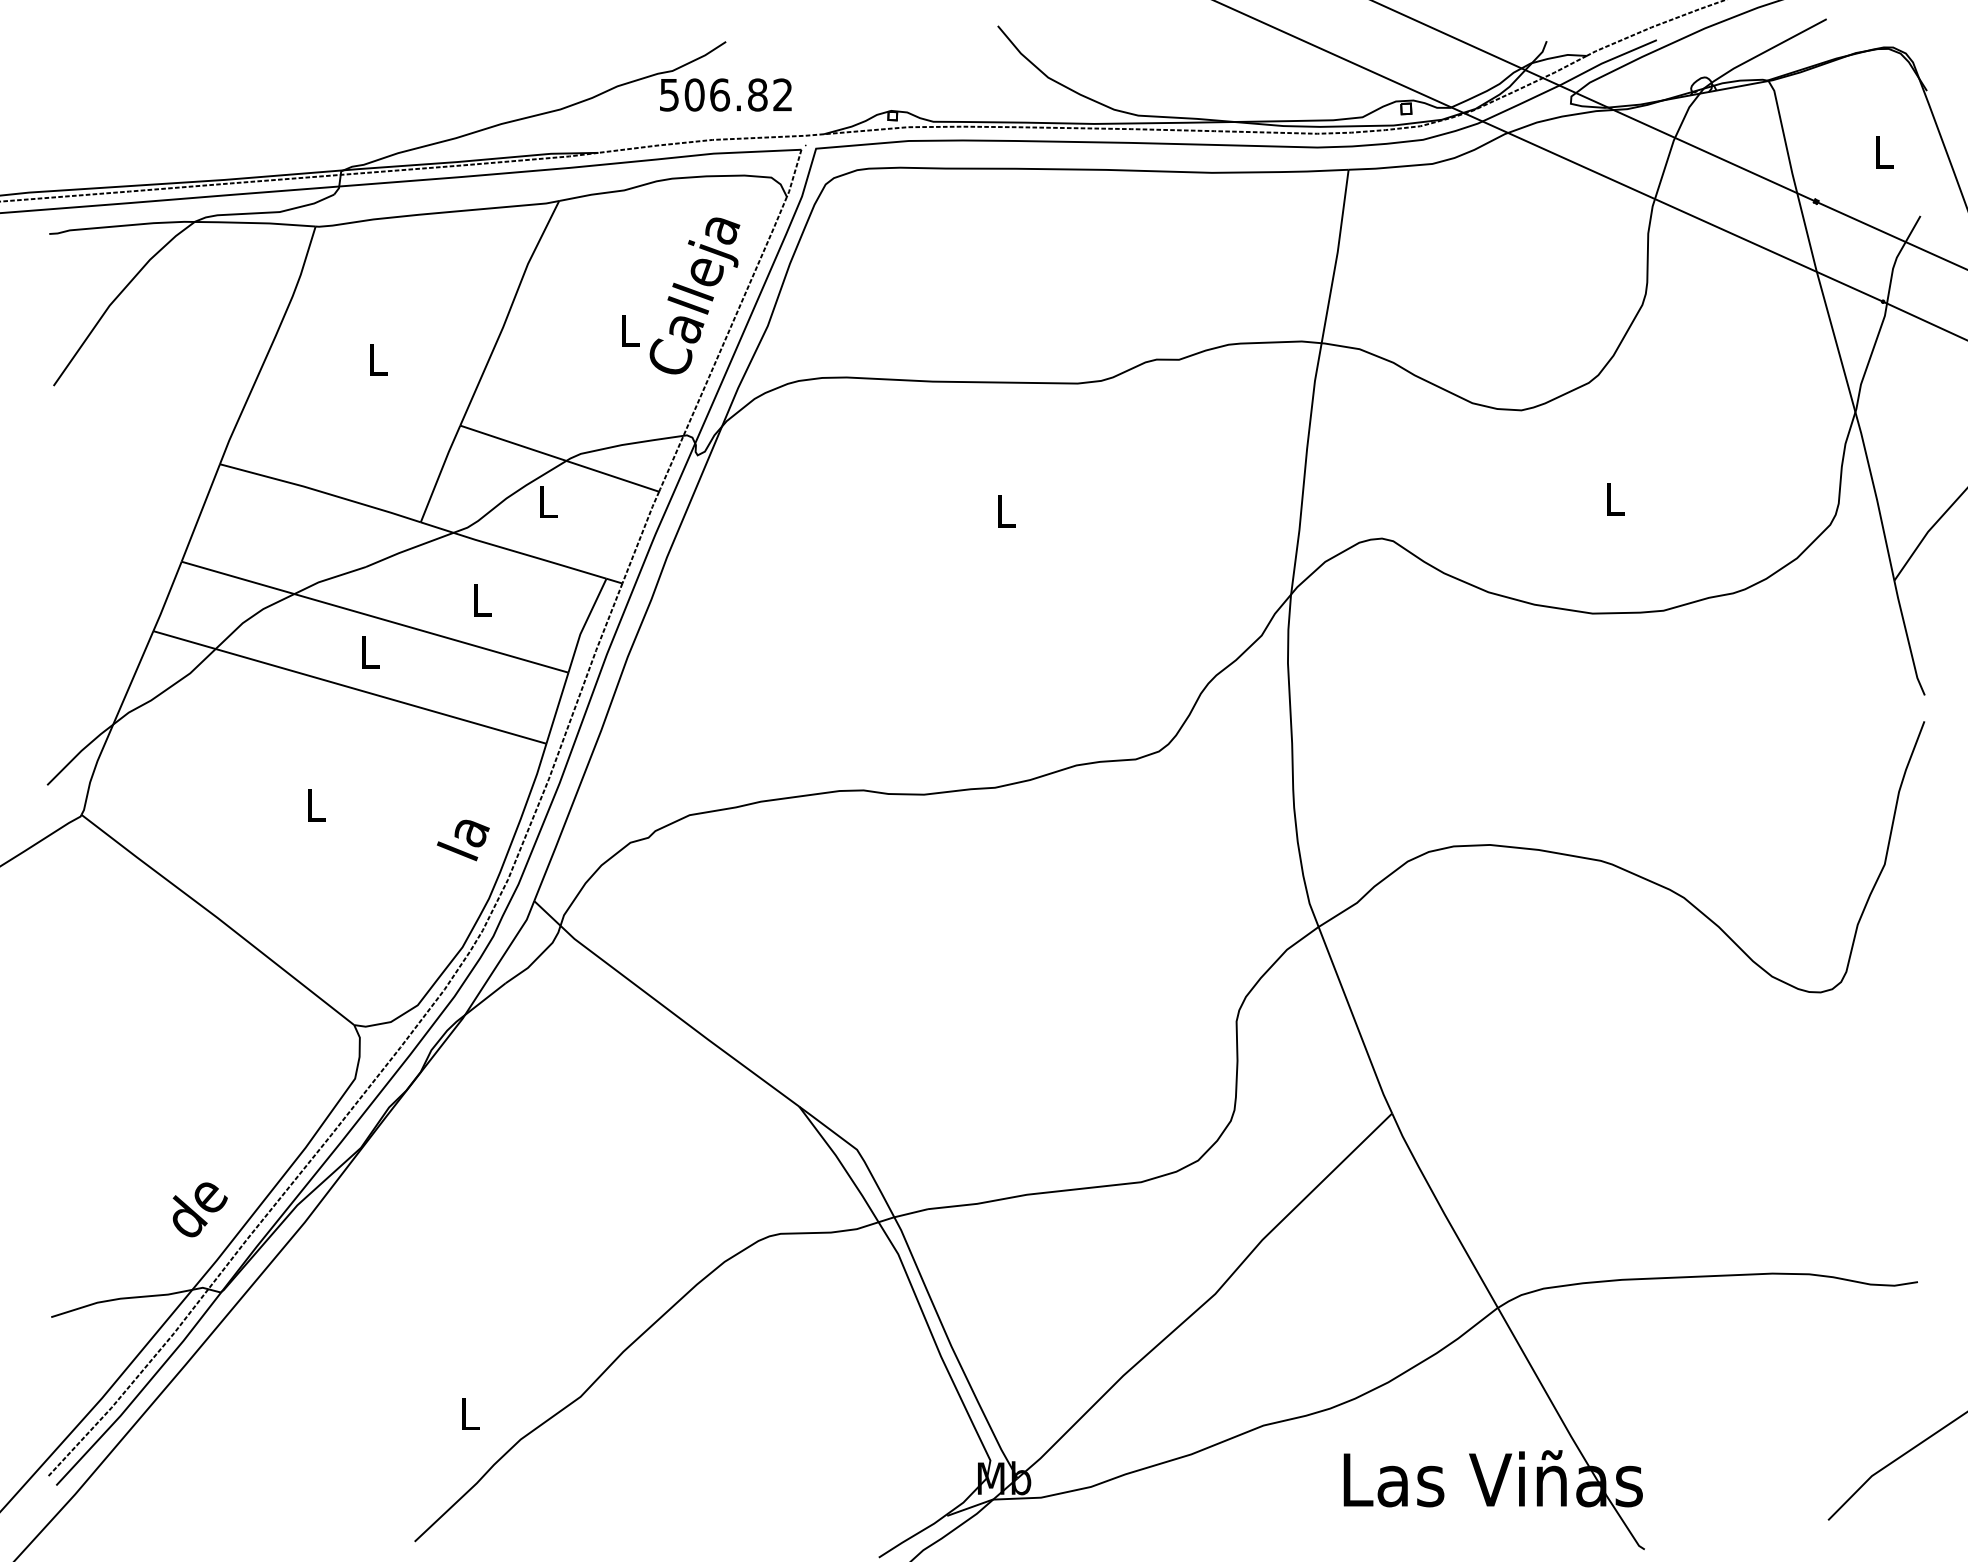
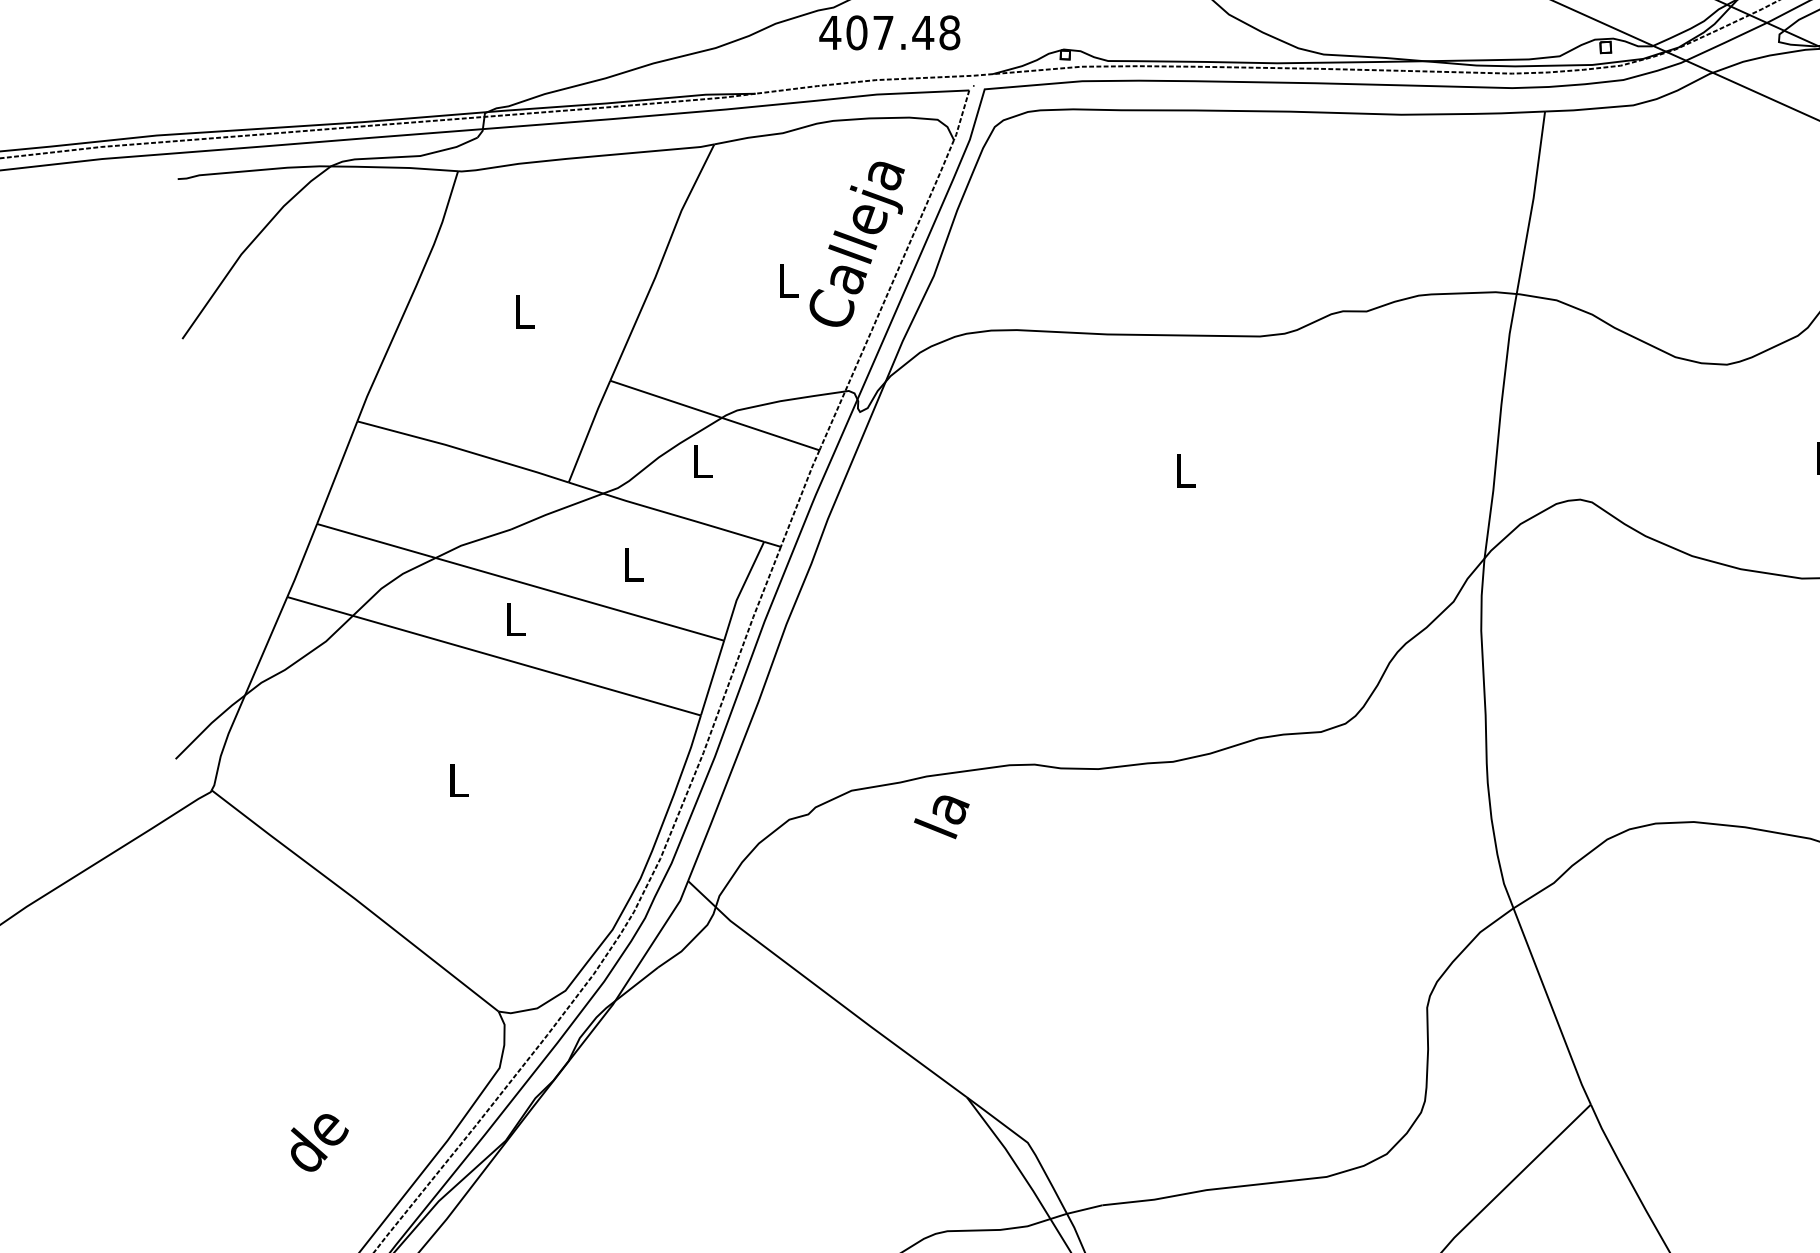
text: (725, 94) -> (889, 32), 506.82 -> 407.48
text: (463, 840) -> (941, 817), moved
text: (199, 1209) -> (319, 1142), moved

